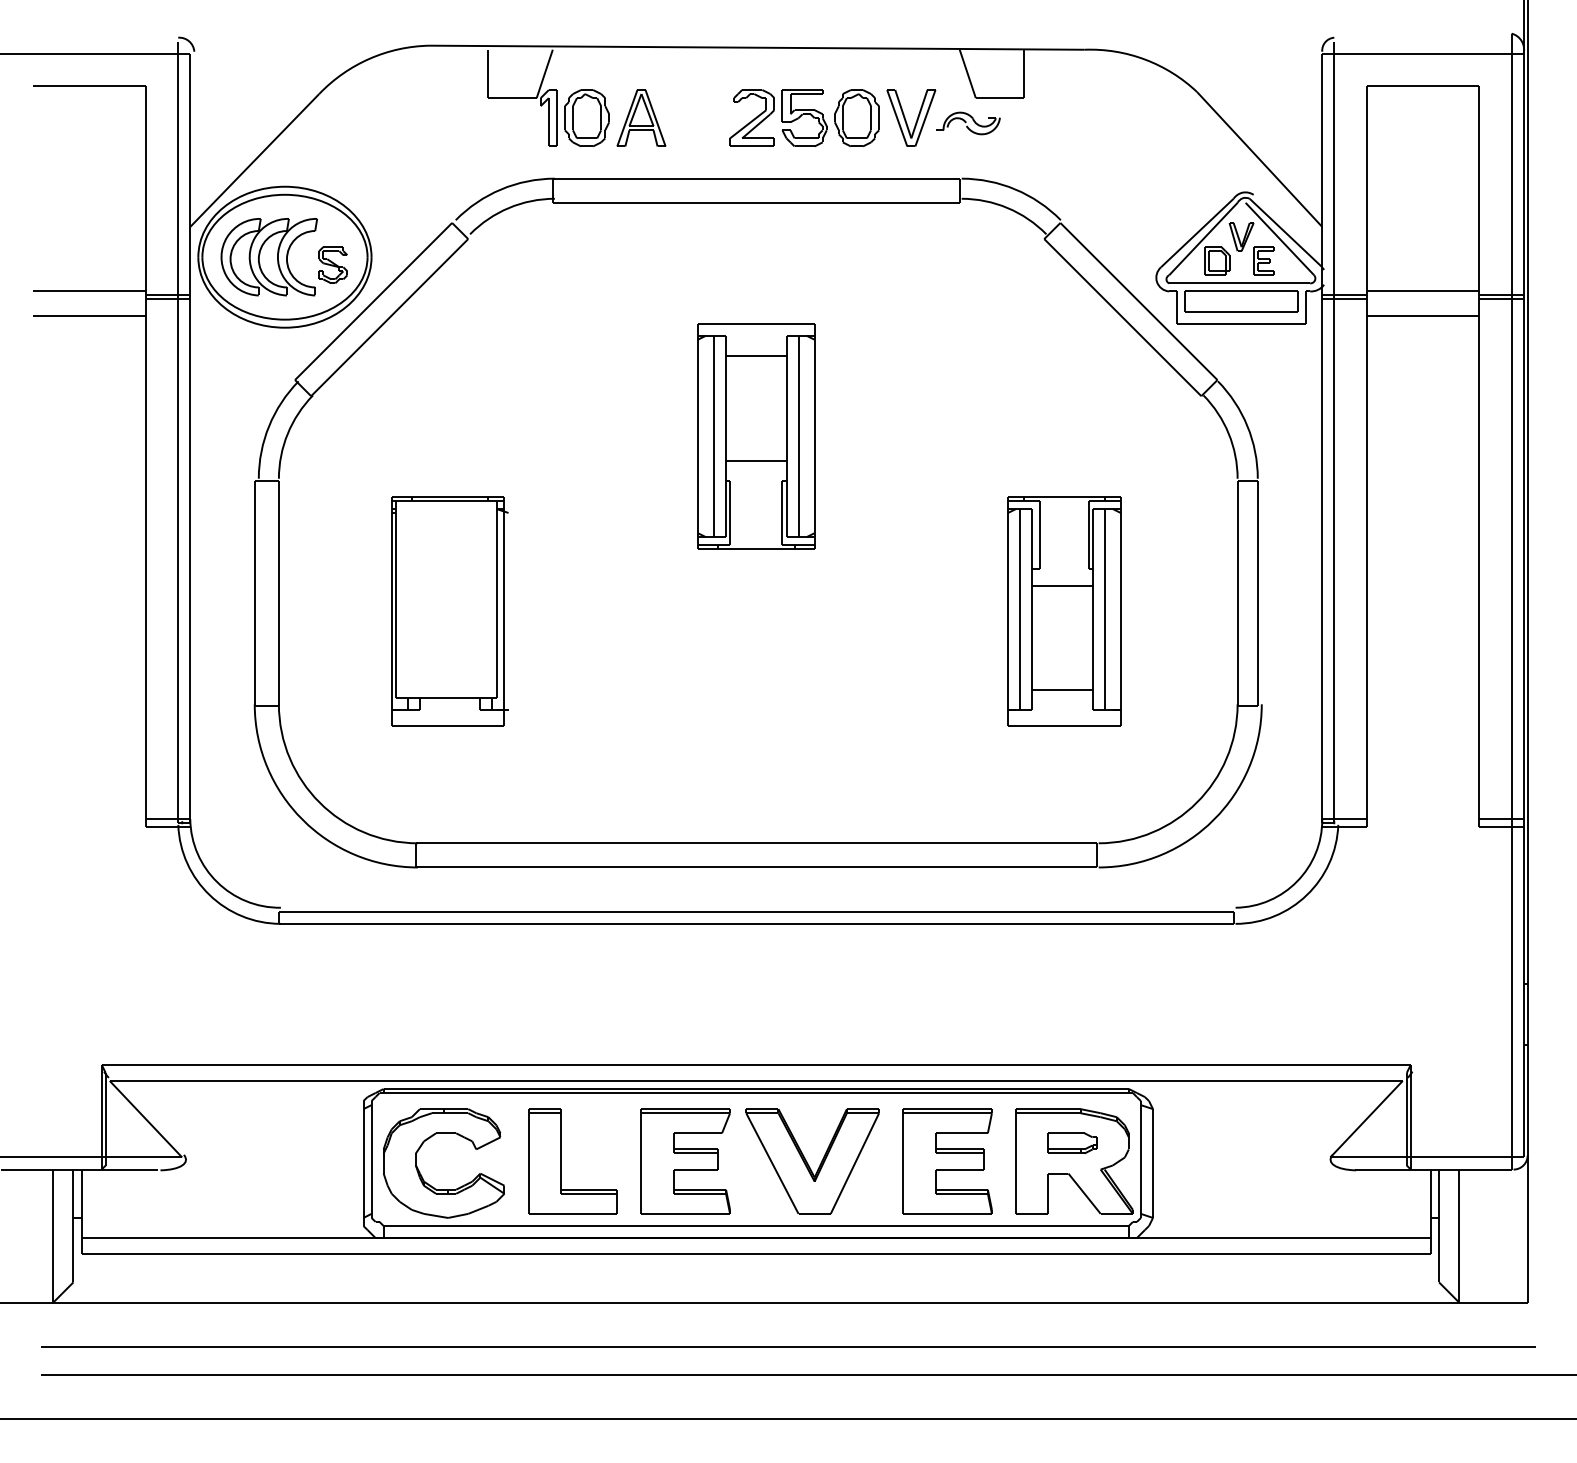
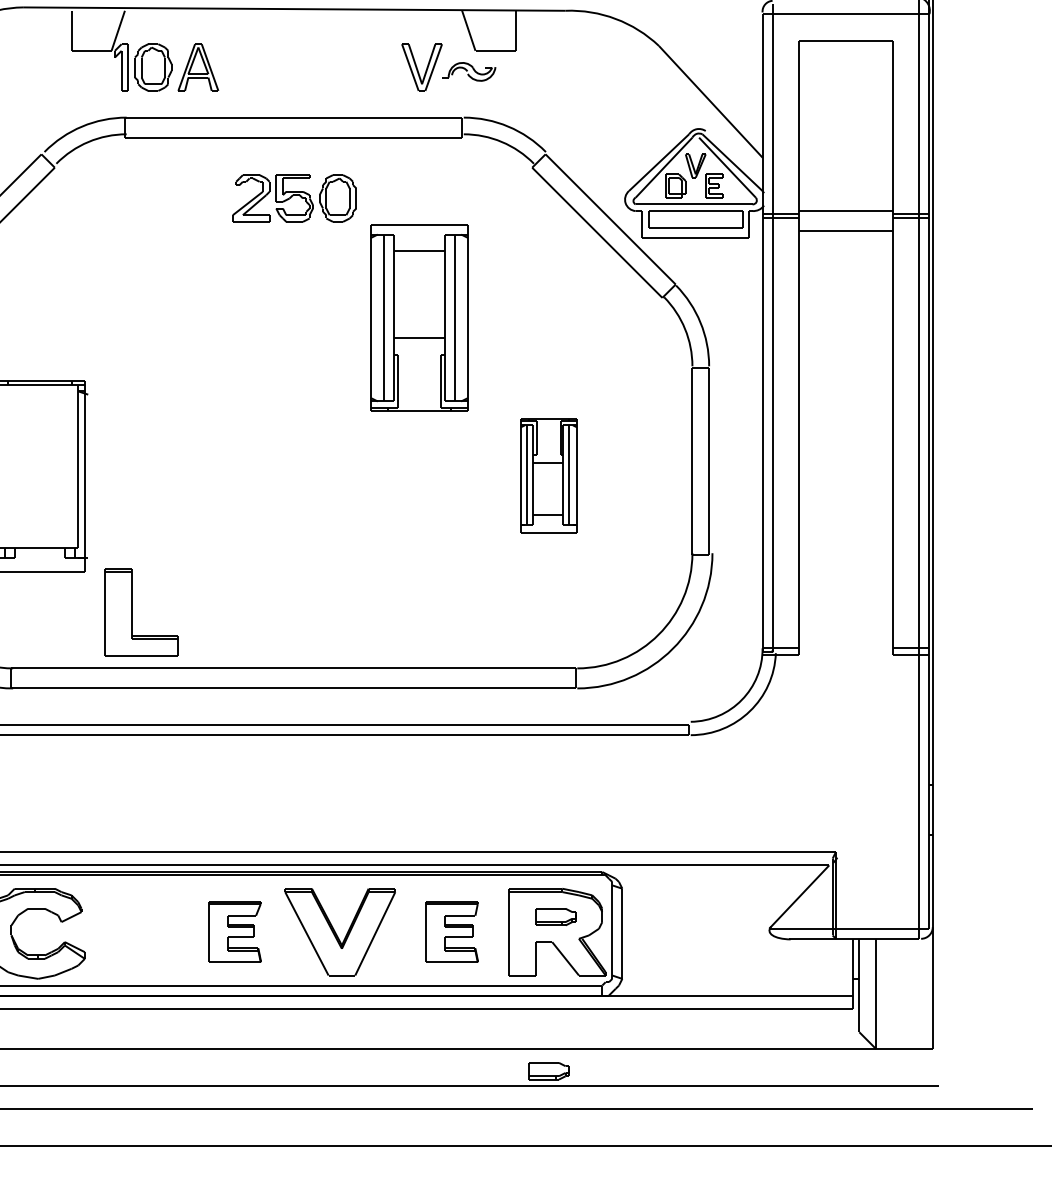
part: (804, 117) -> (294, 197), moved
part: (756, 436) -> (419, 318), moved
part: (1064, 611) -> (548, 476), size x0.6
part: (561, 1161) -> (132, 612), moved
part: (685, 1161) -> (234, 932), size x0.7
part: (947, 1161) -> (452, 932), size x0.7
part: (1064, 1329) -> (548, 1071), added

